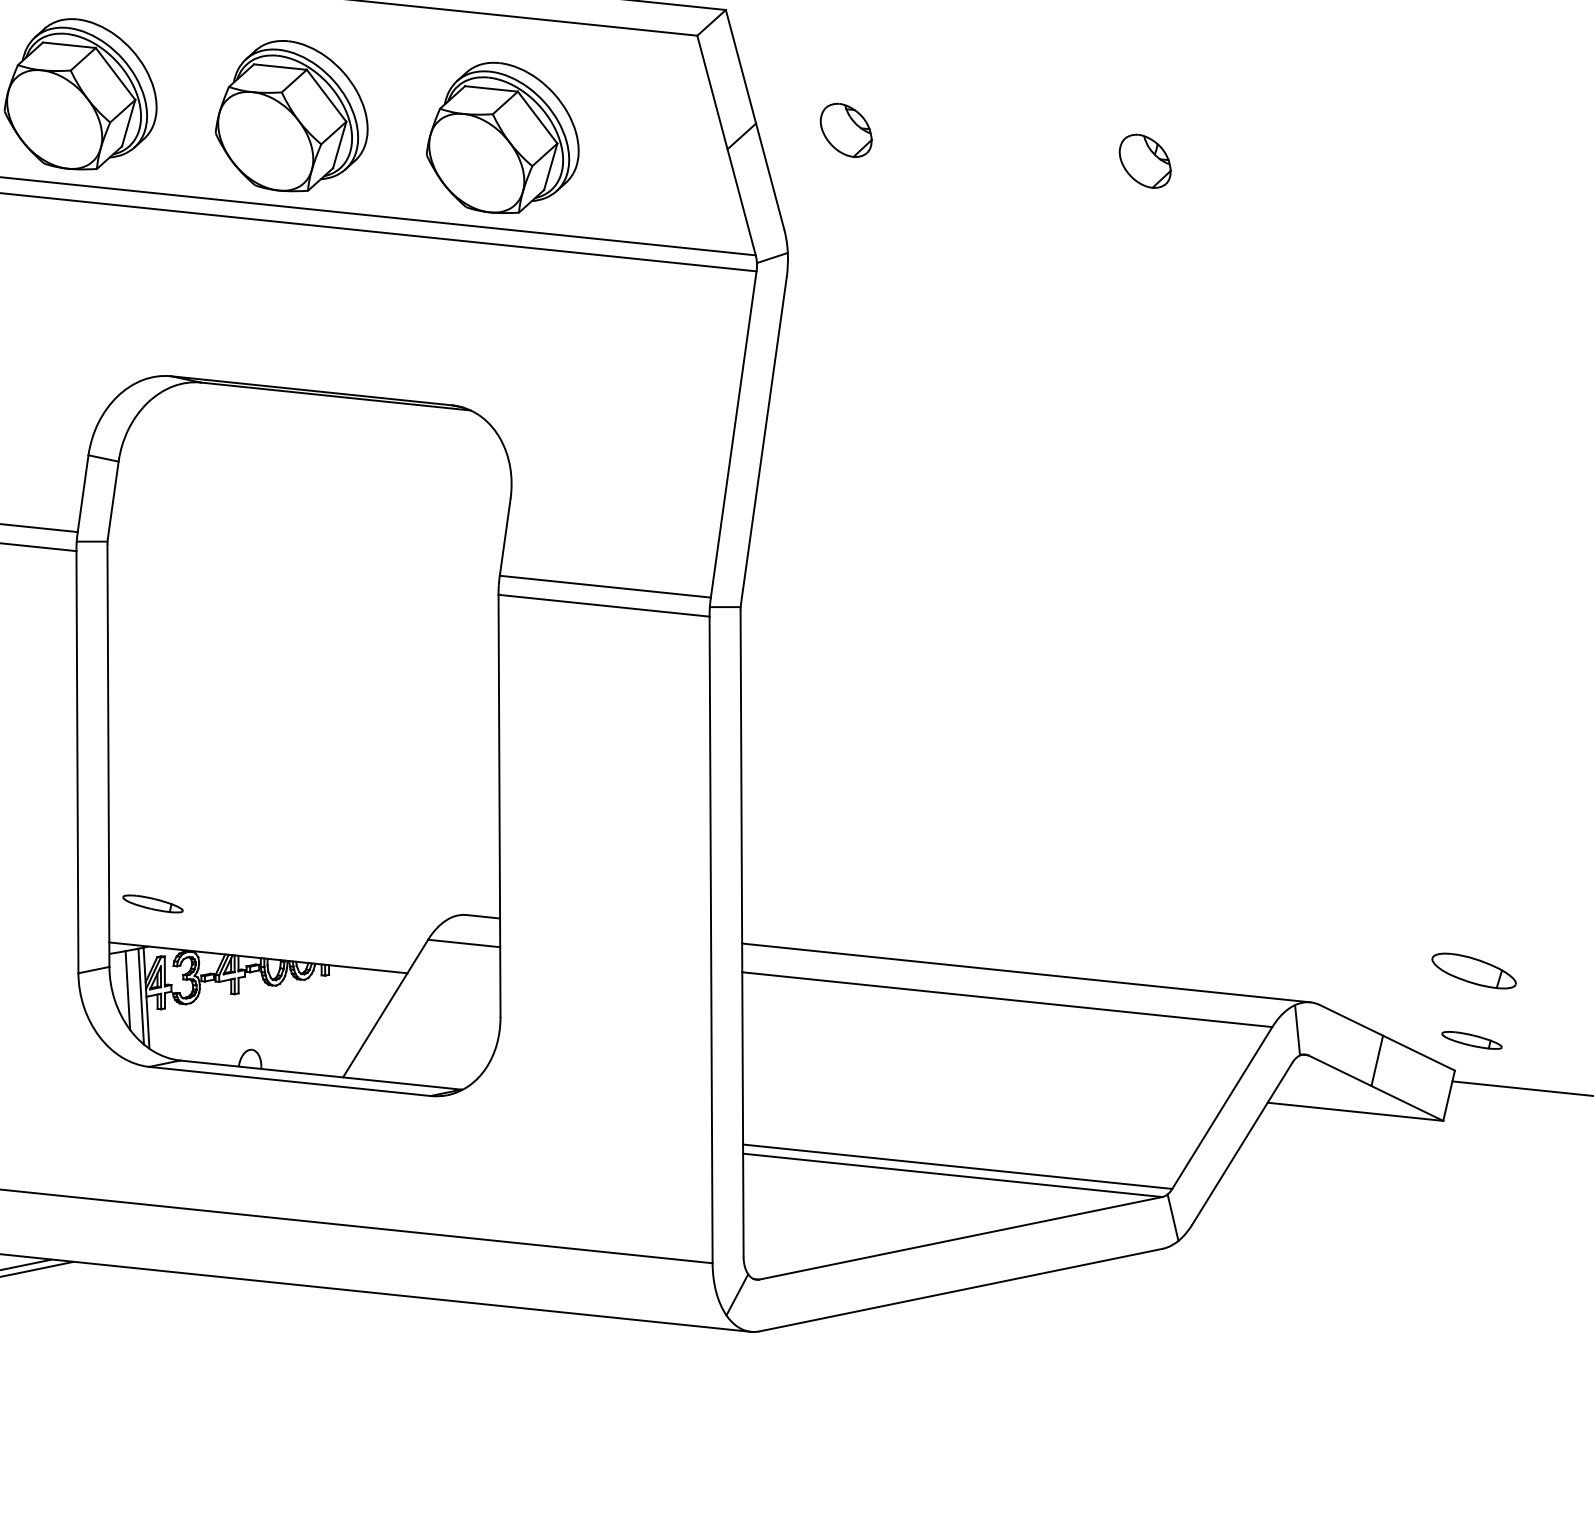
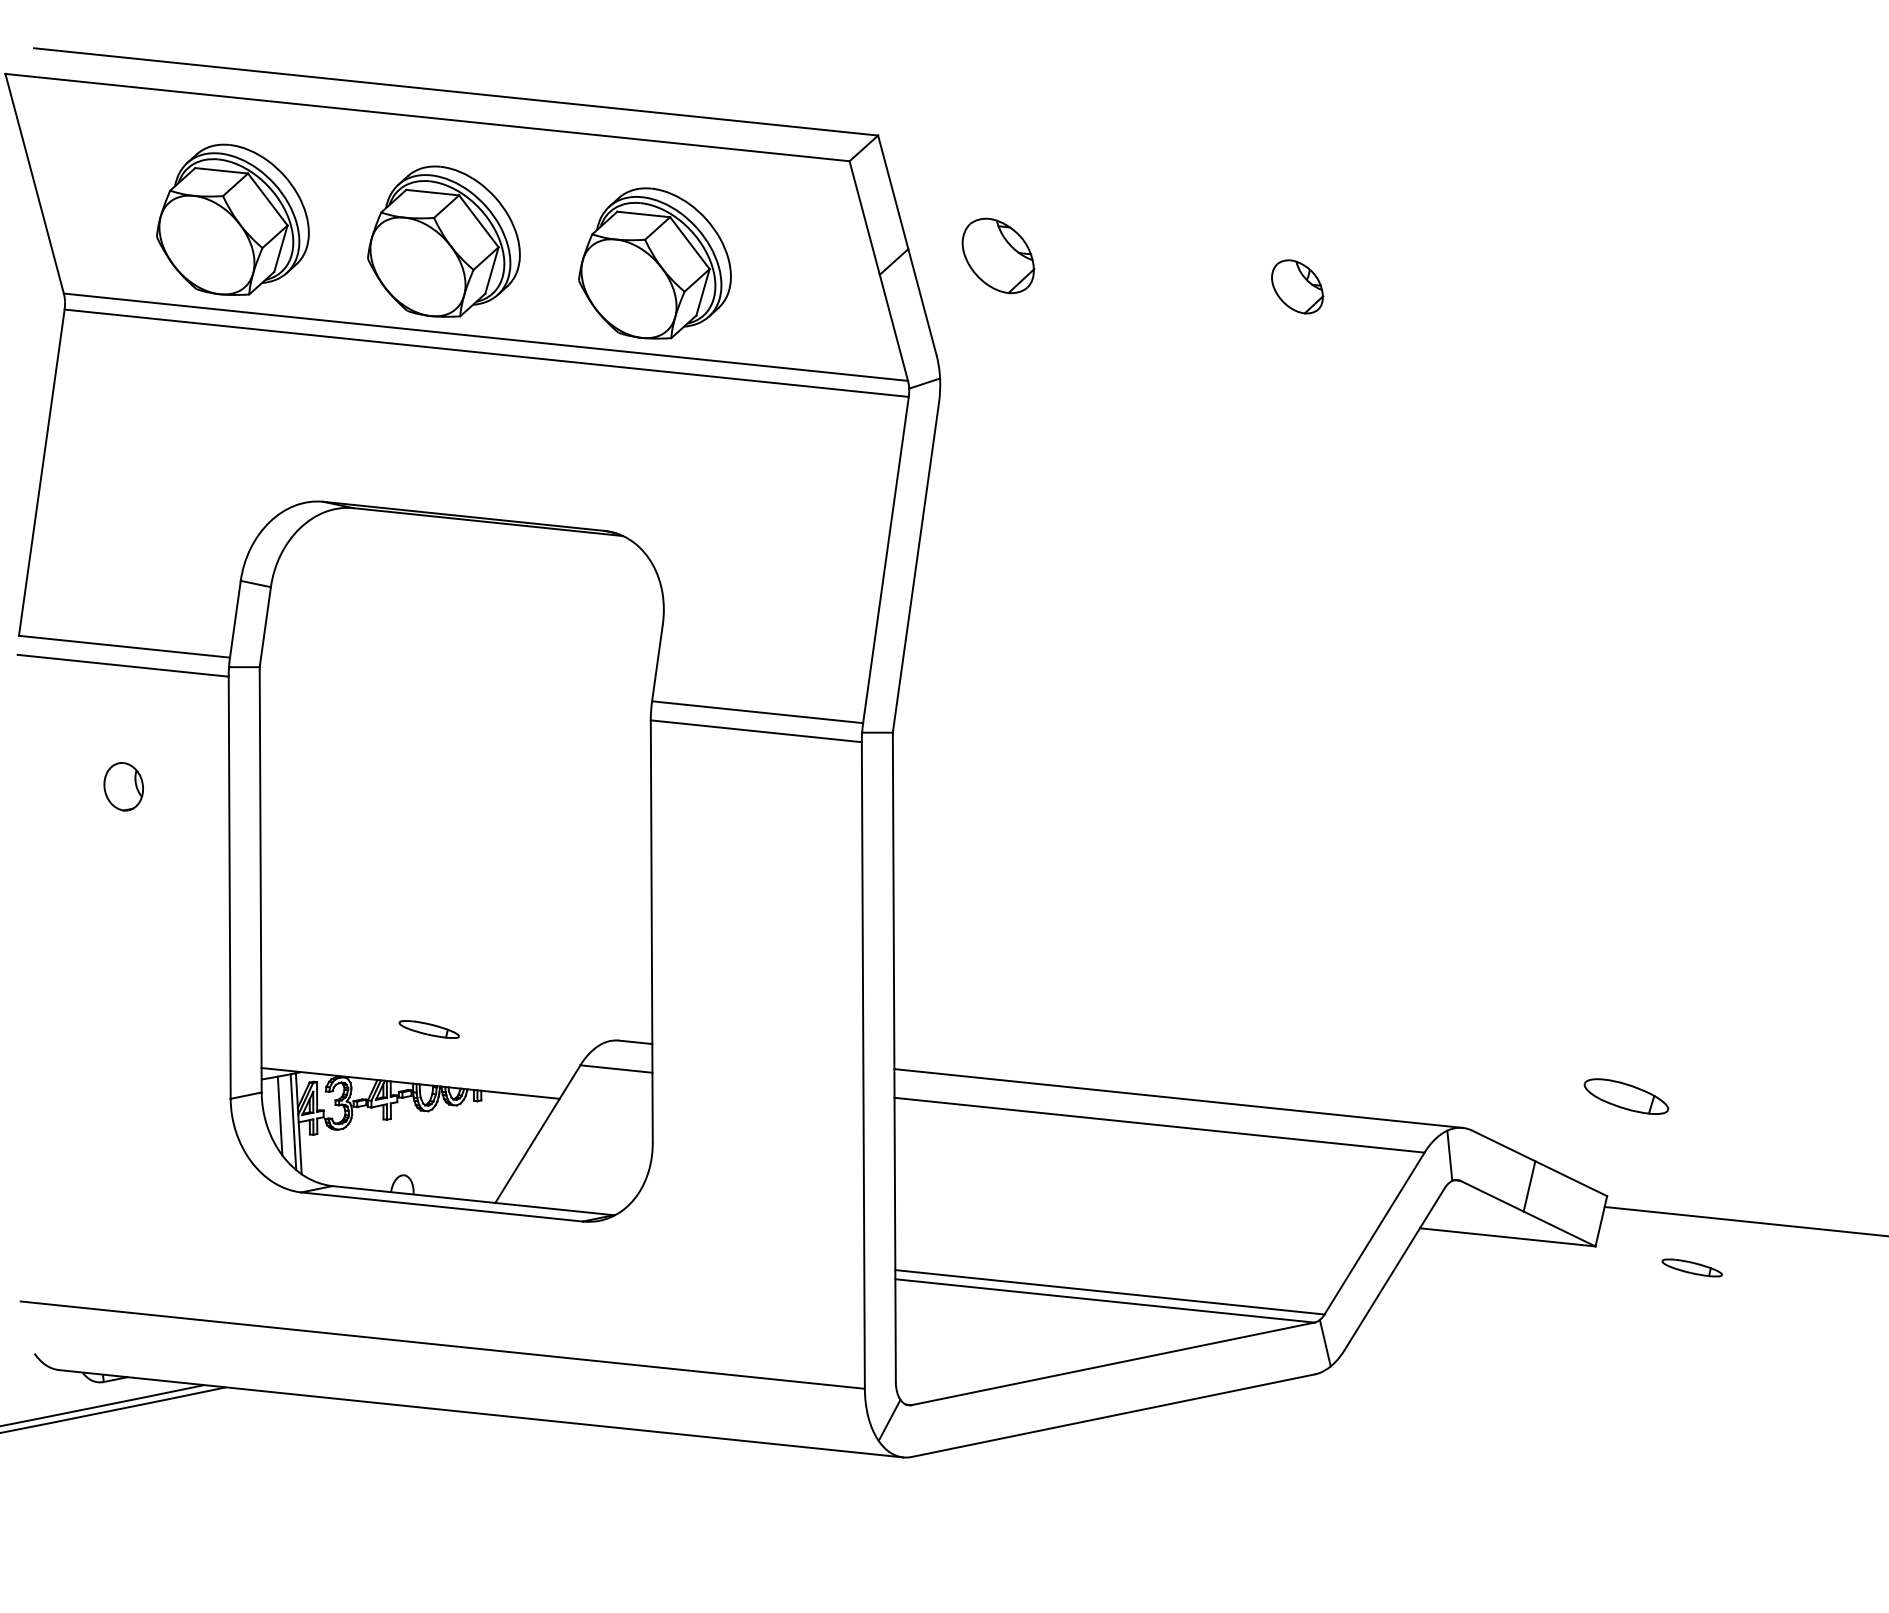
part: (846, 129) -> (998, 255), size x1.4
part: (152, 903) -> (428, 1029), moved
part: (1471, 1039) -> (1691, 1267), moved

